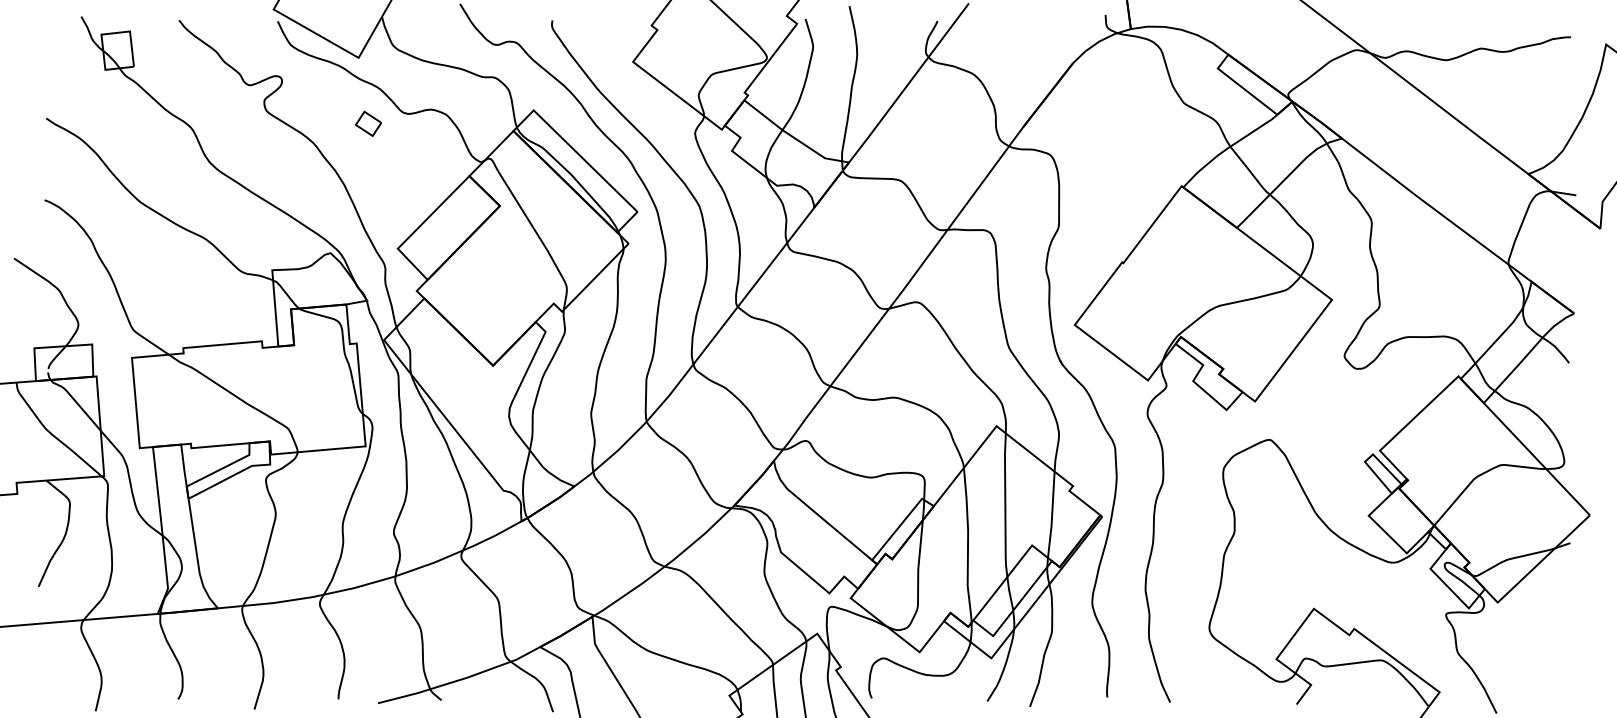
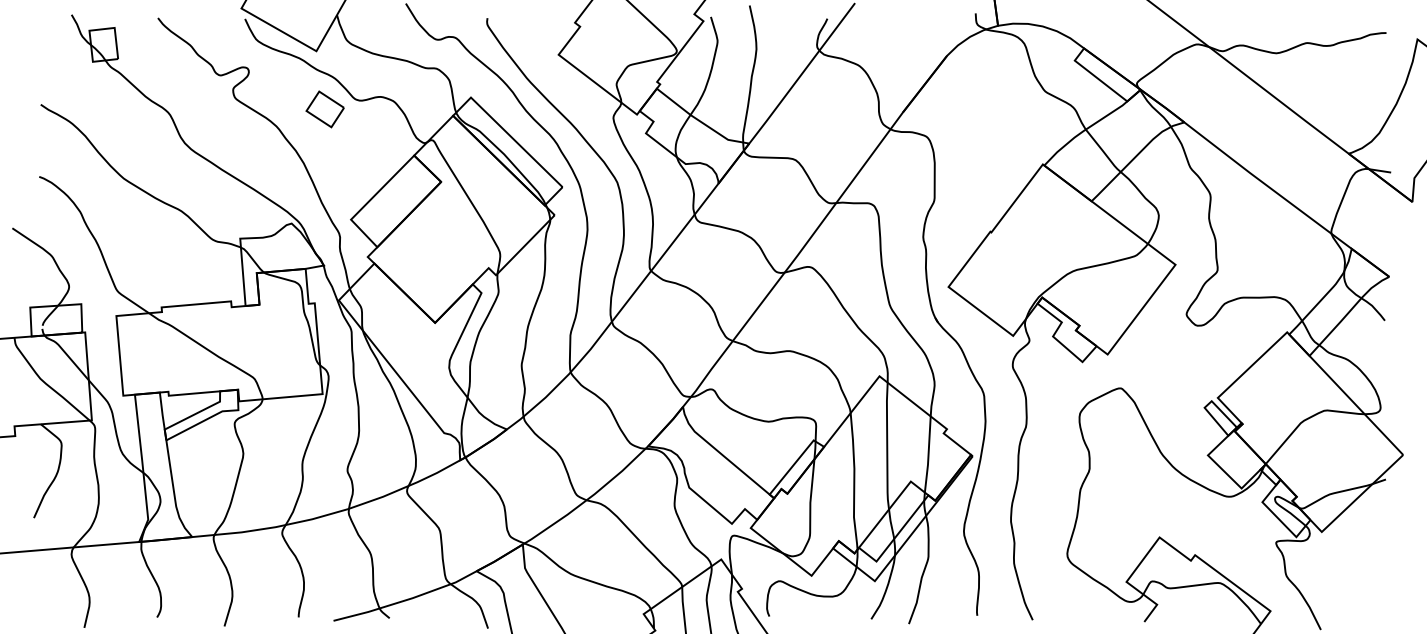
part: (368, 123) -> (325, 109), size x1.67

